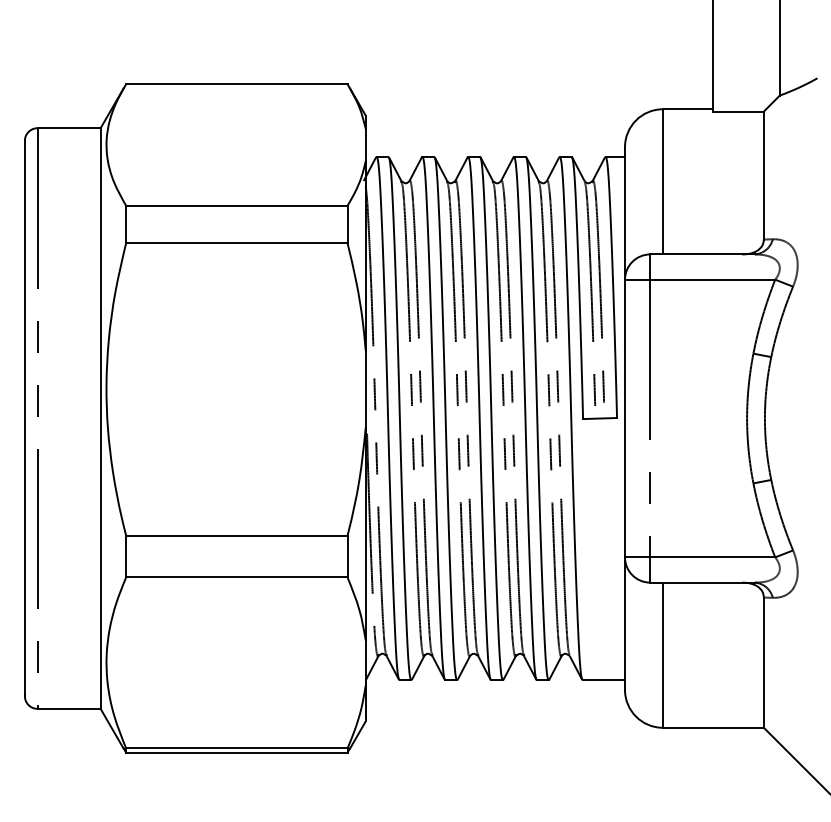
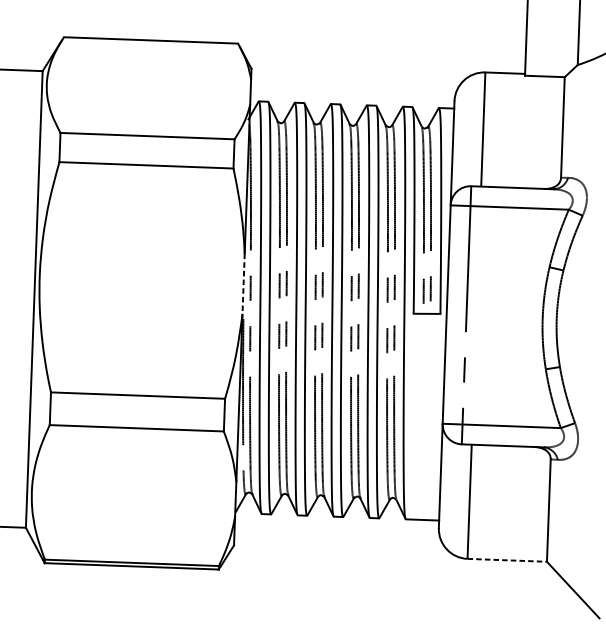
line: (365, 389) -> (243, 284), solid -> dashed
line: (713, 727) -> (507, 560), solid -> dashed

